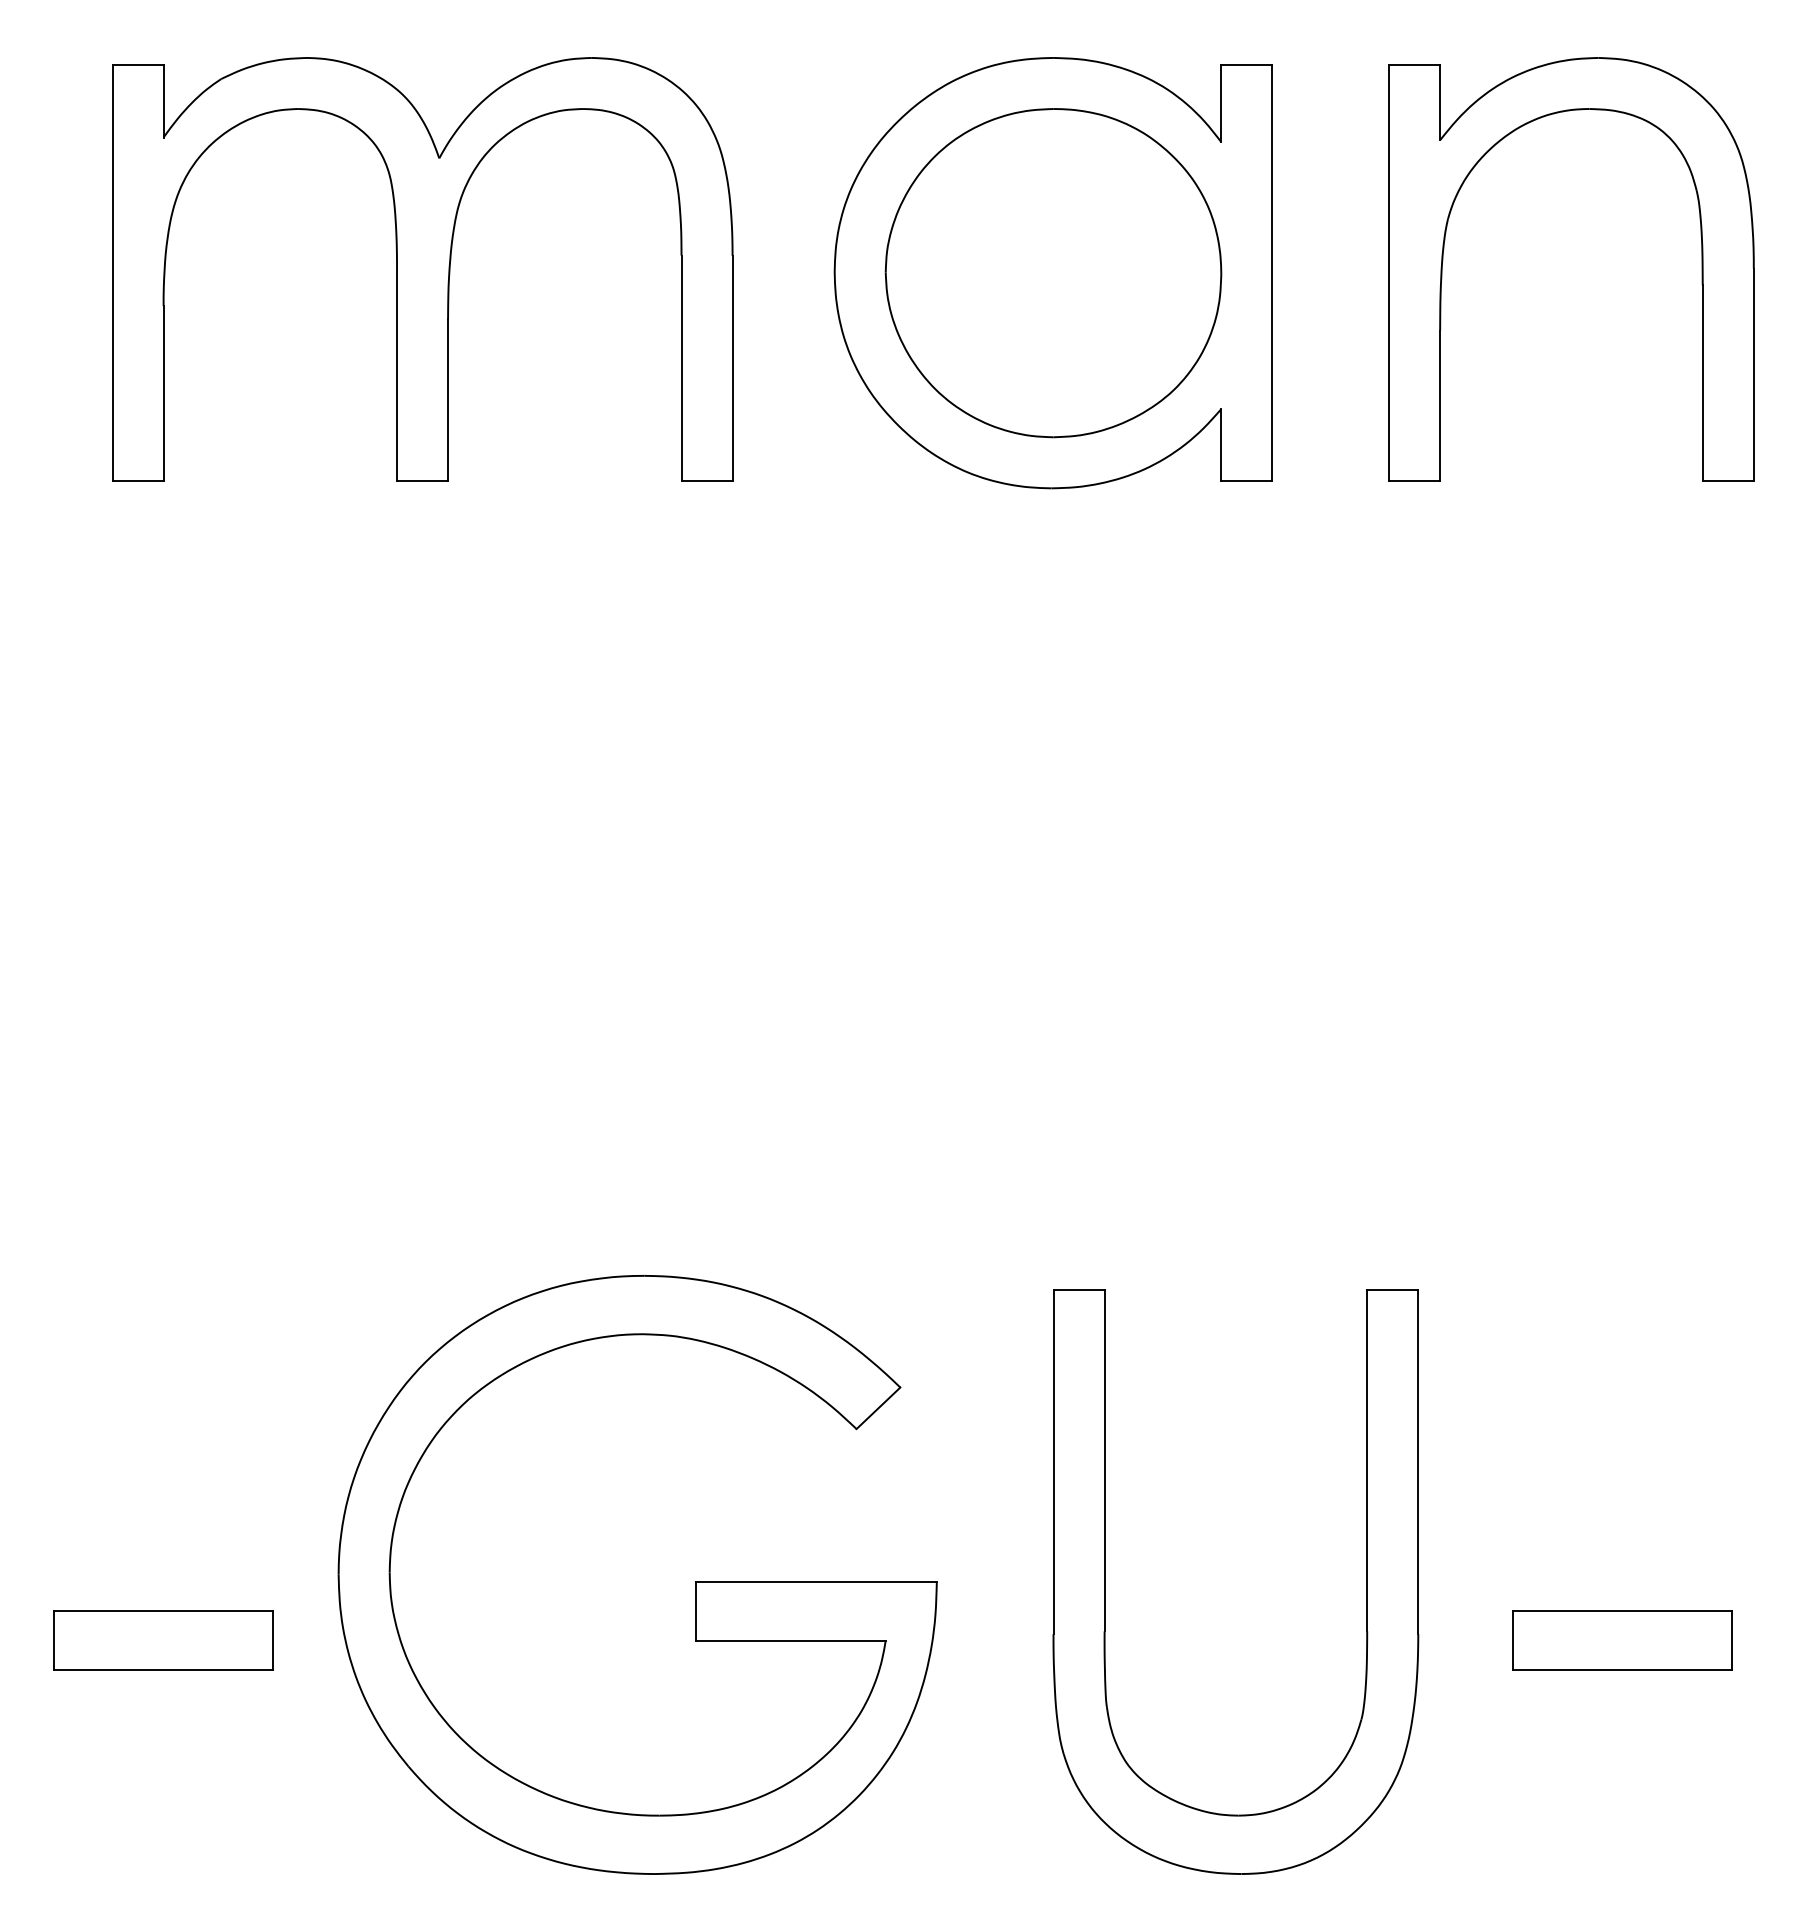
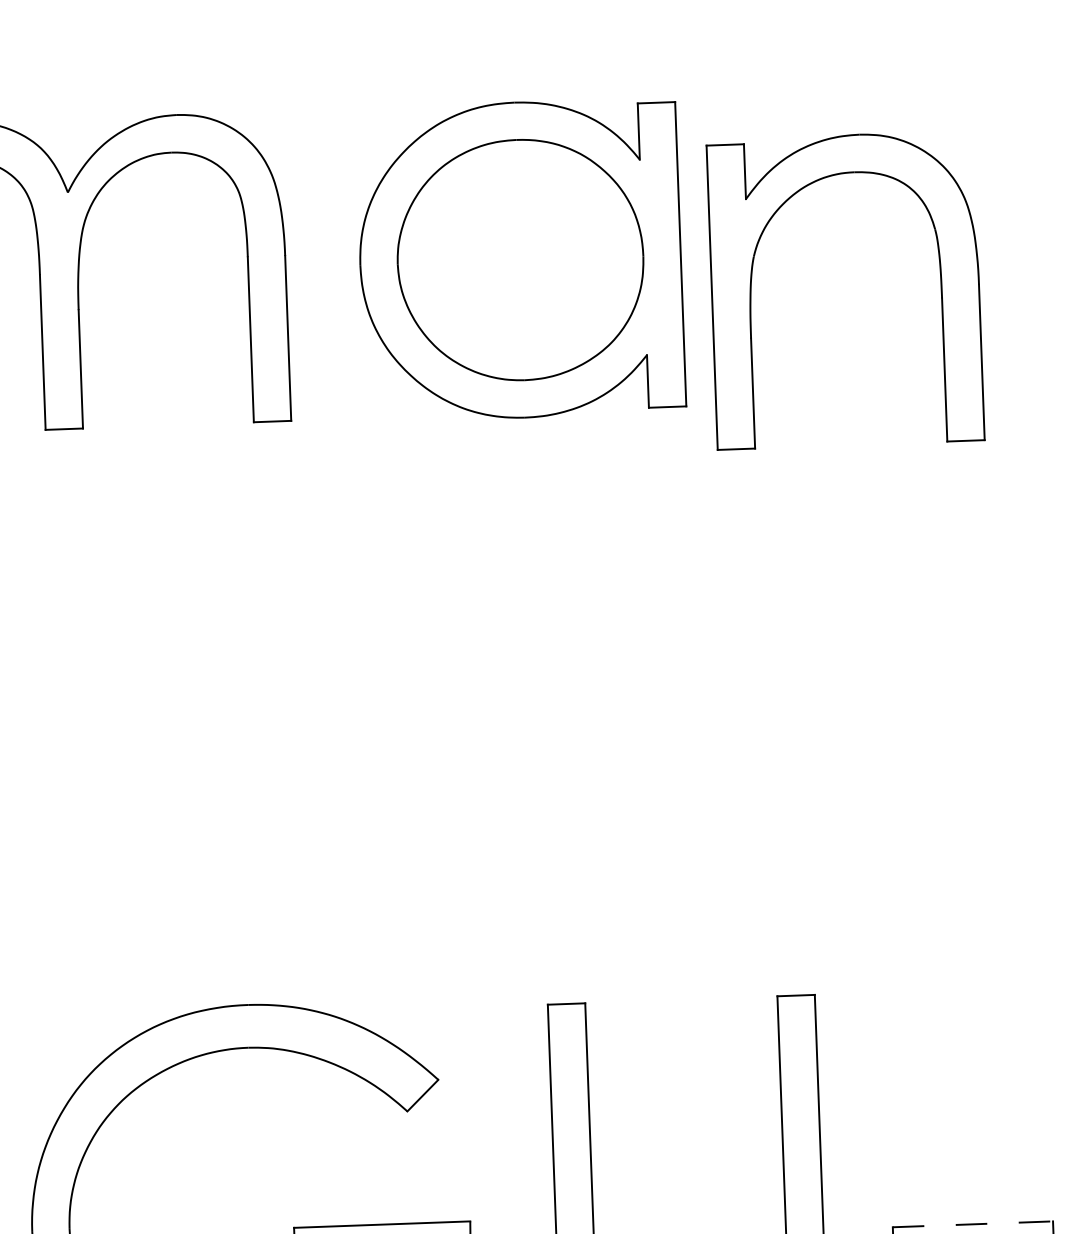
part: (1443, 261) -> (751, 287), moved
line: (1623, 1611) -> (973, 1224), solid -> dashed

